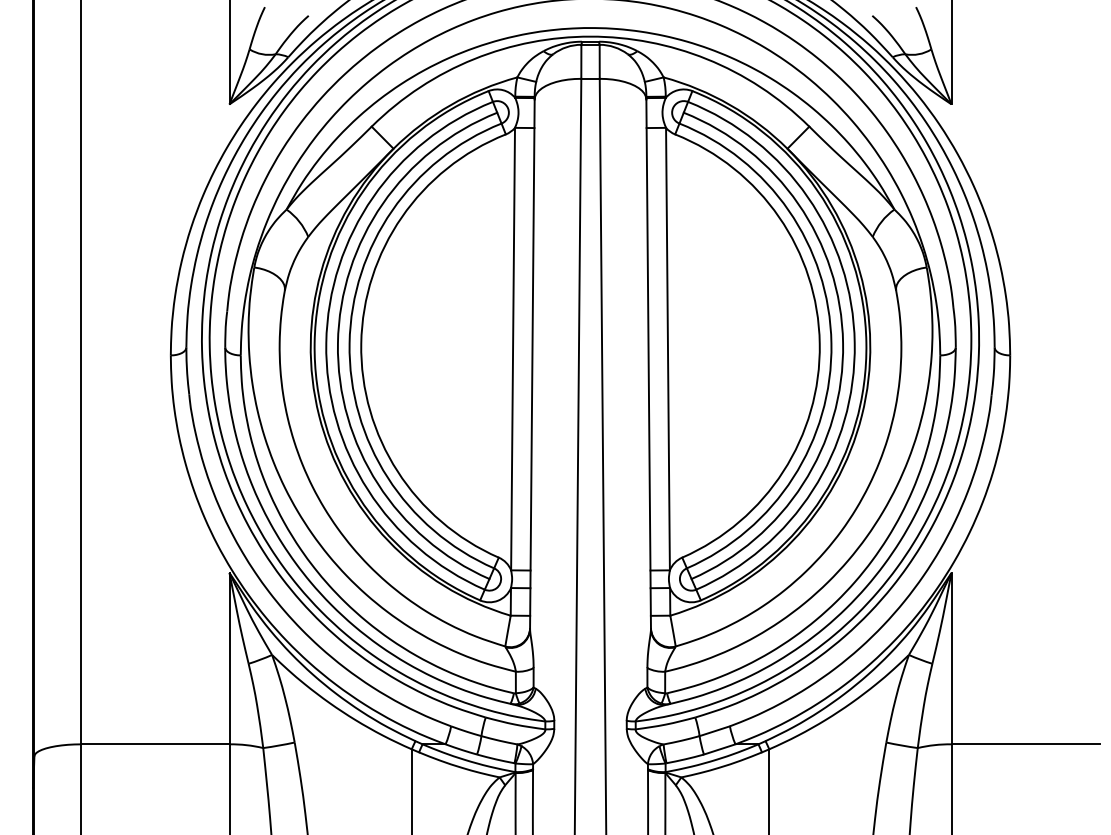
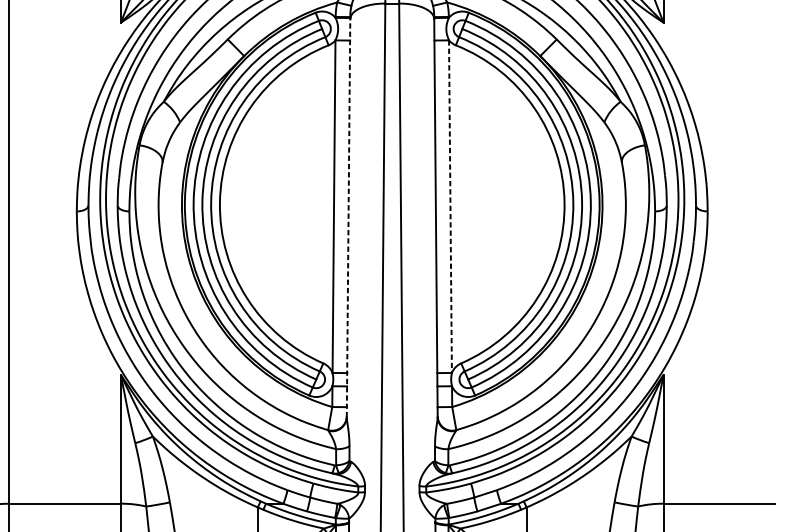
line: (667, 349) -> (450, 206), solid -> dashed
line: (532, 364) -> (348, 218), solid -> dashed

